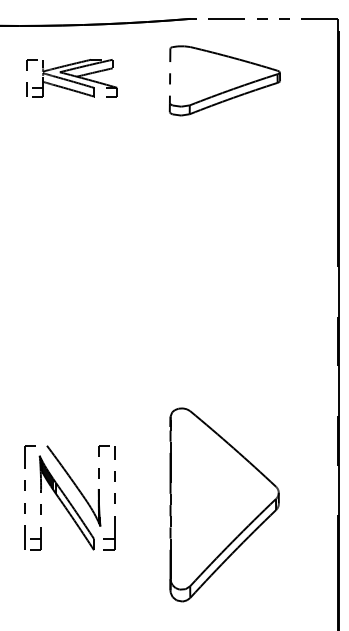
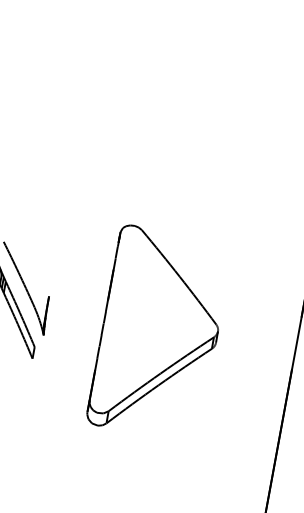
part: (114, 497) -> (63, 308), removed
part: (224, 504) -> (159, 333), moved

